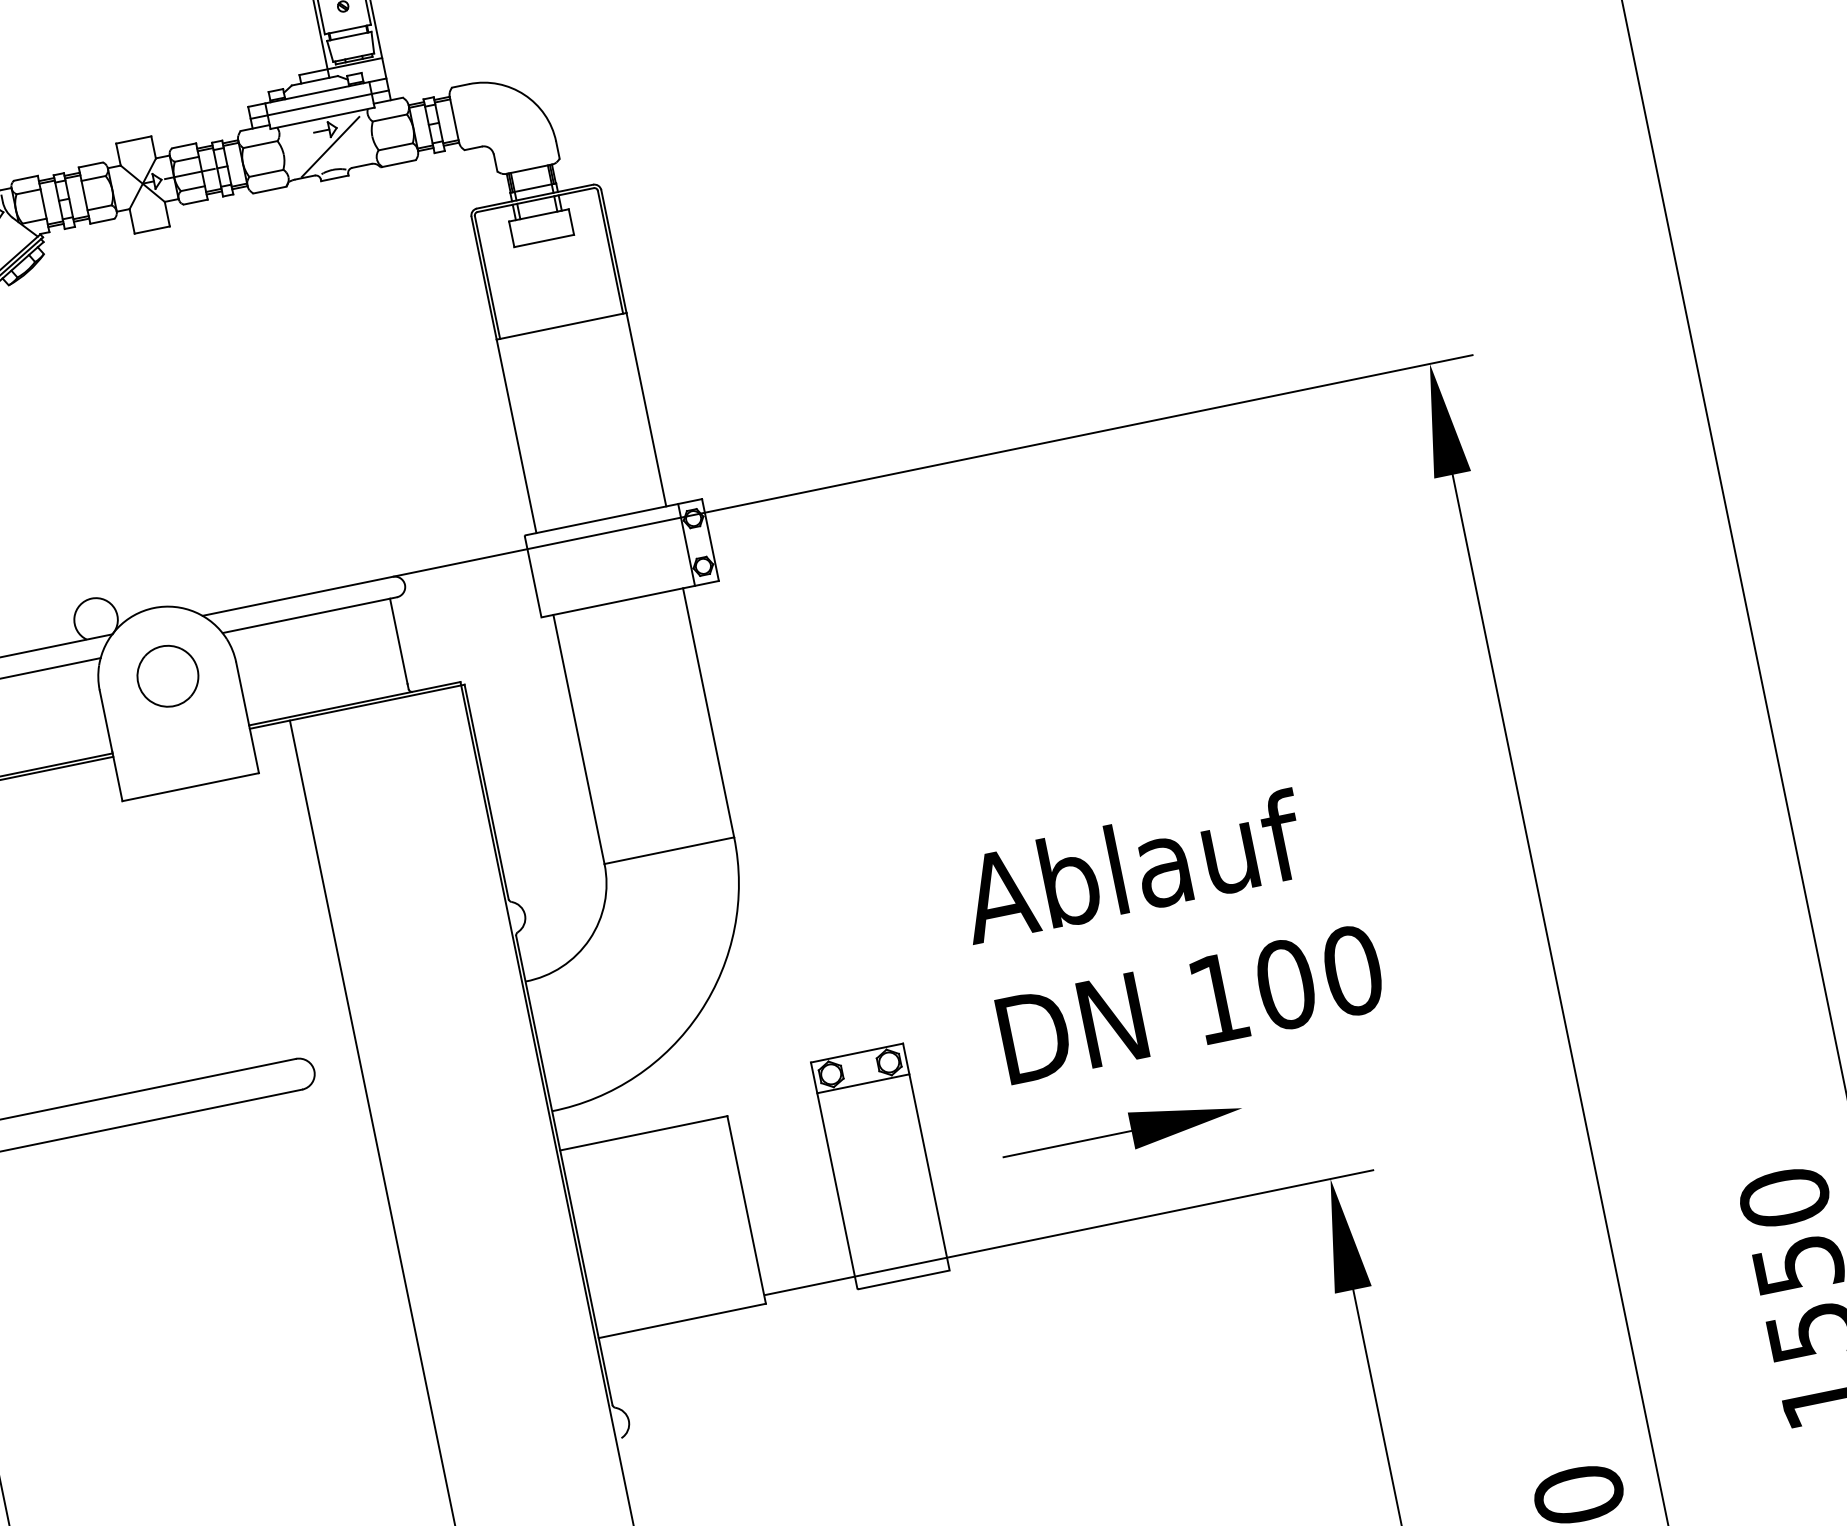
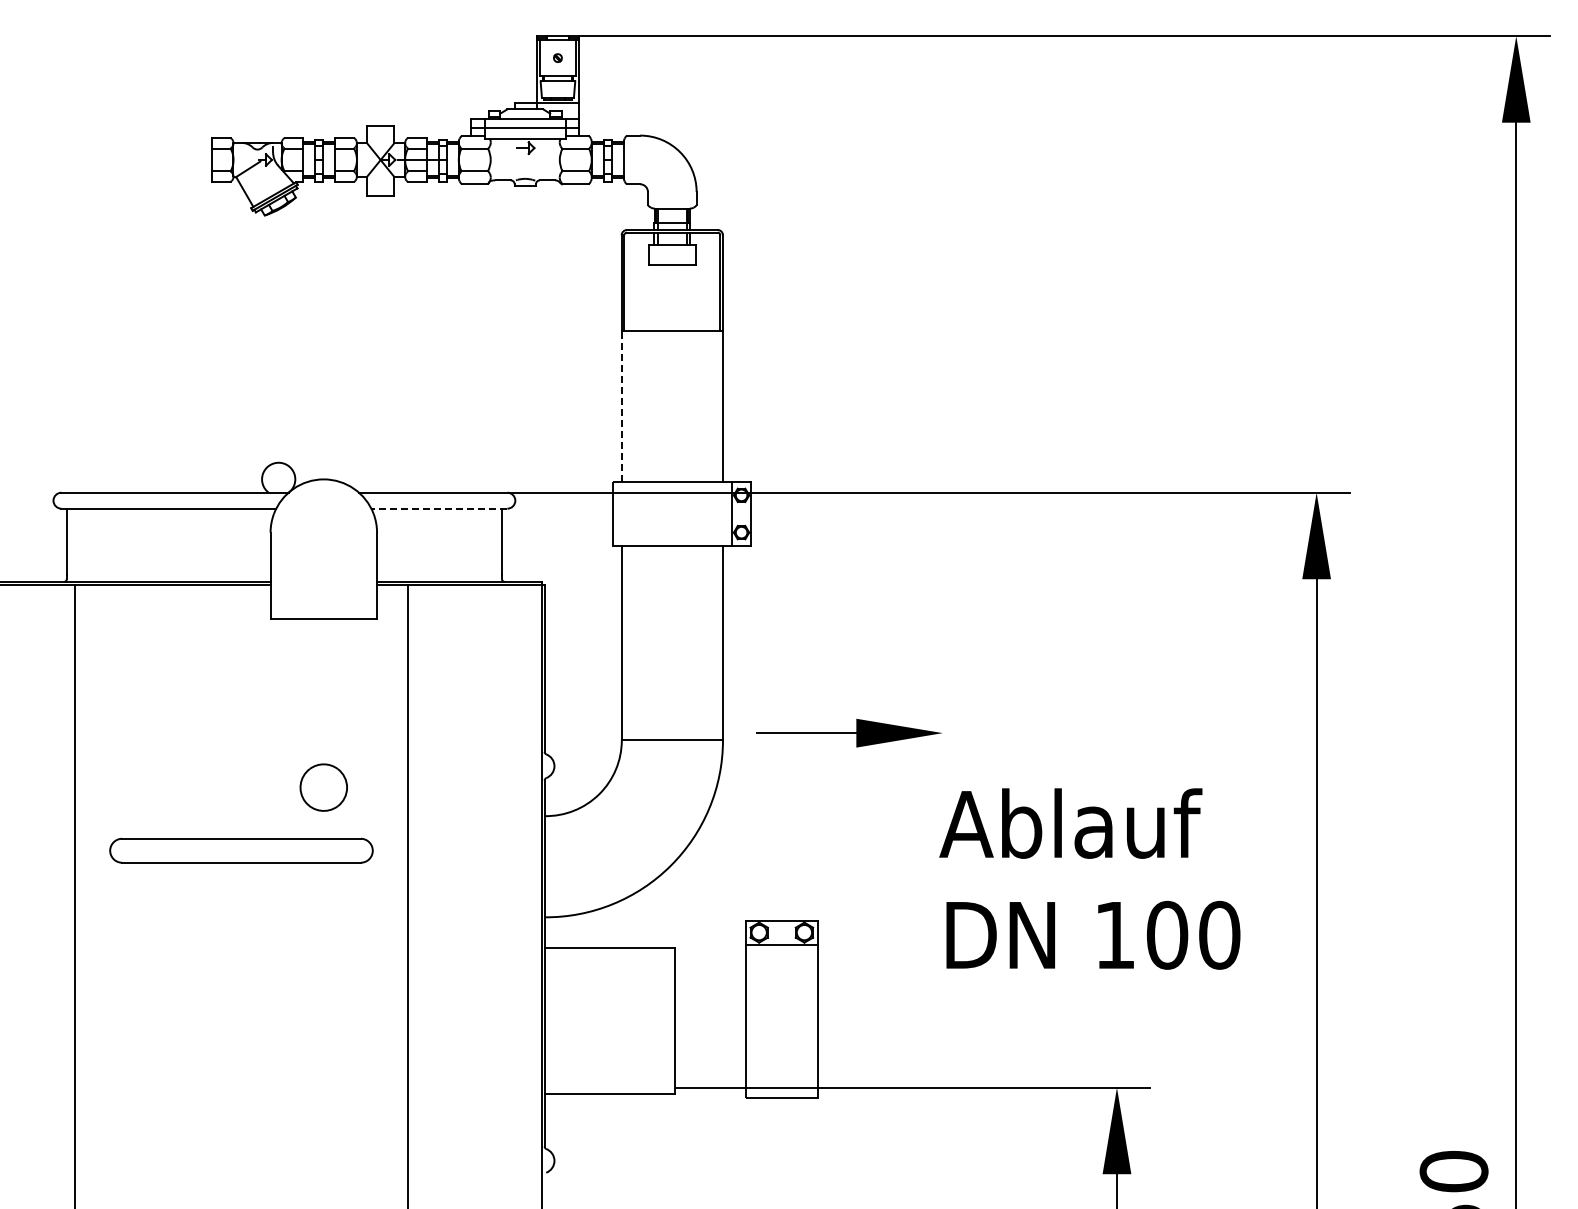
line: (330, 147) -> (526, 161), removed
line: (516, 436) -> (621, 406), solid -> dashed
line: (309, 614) -> (439, 508), solid -> dashed
part: (167, 676) -> (323, 787), moved
text: (1171, 932) -> (1089, 878), moved
part: (1122, 1133) -> (849, 733), moved

